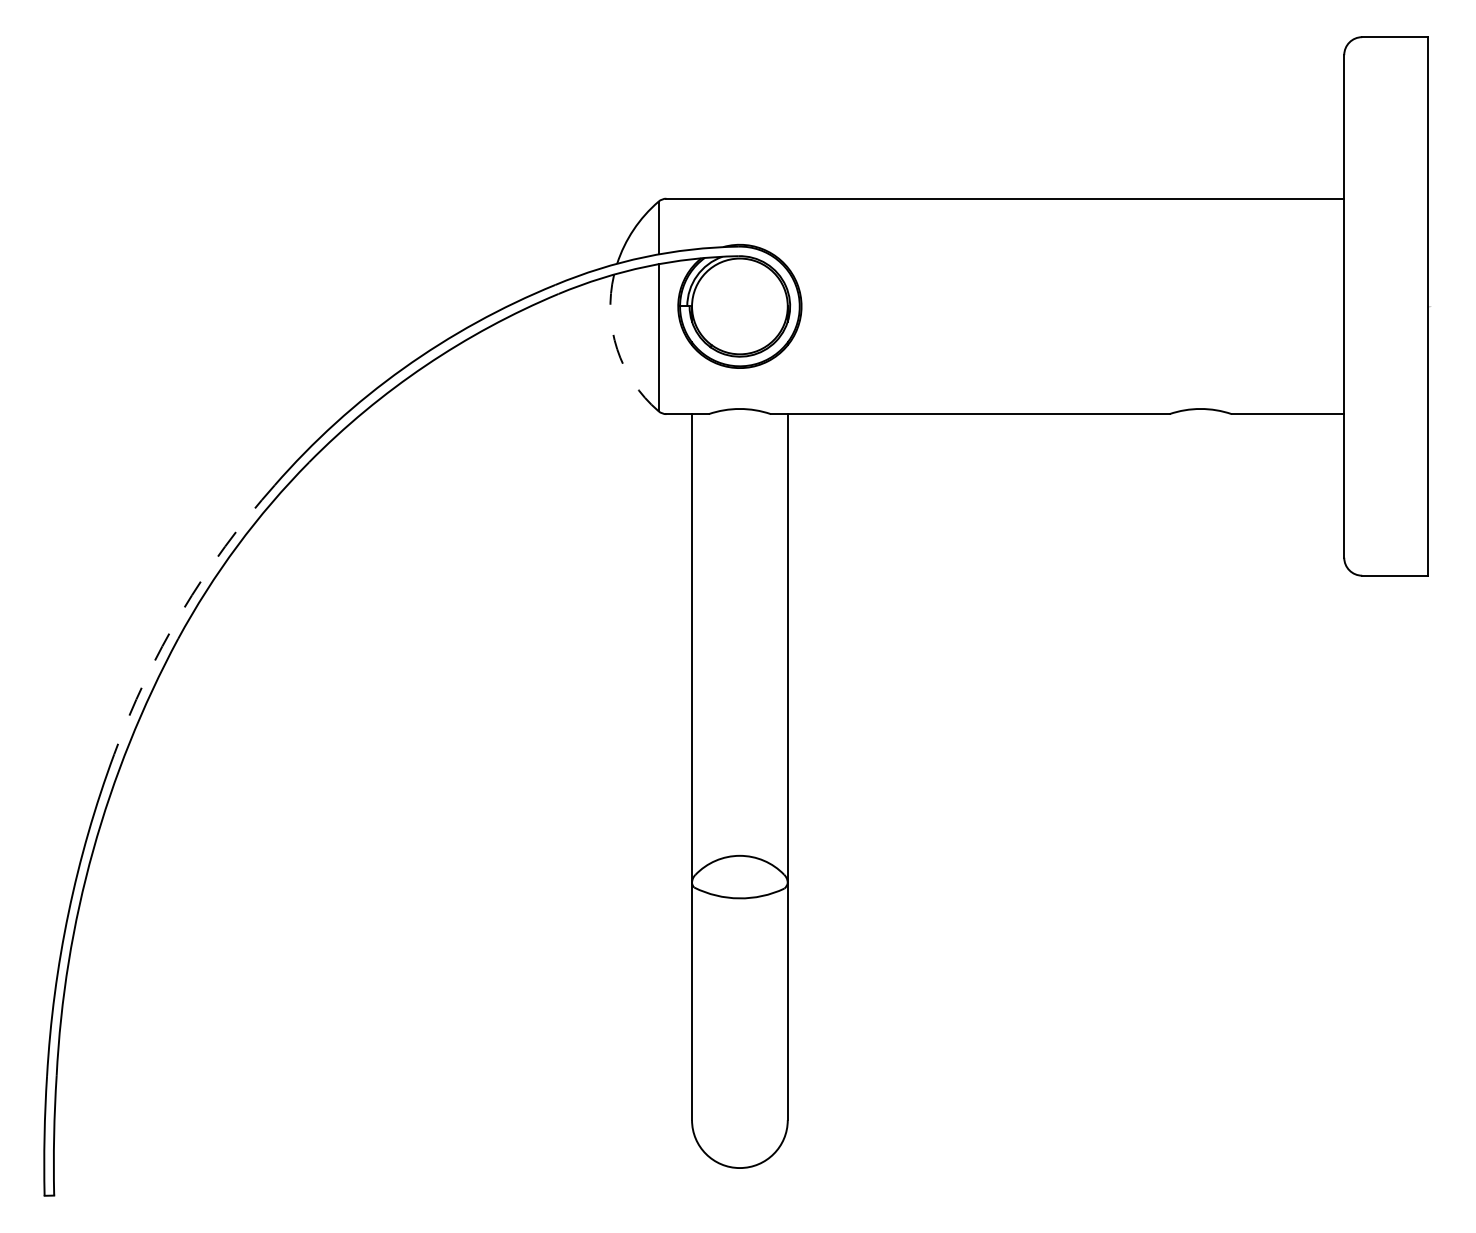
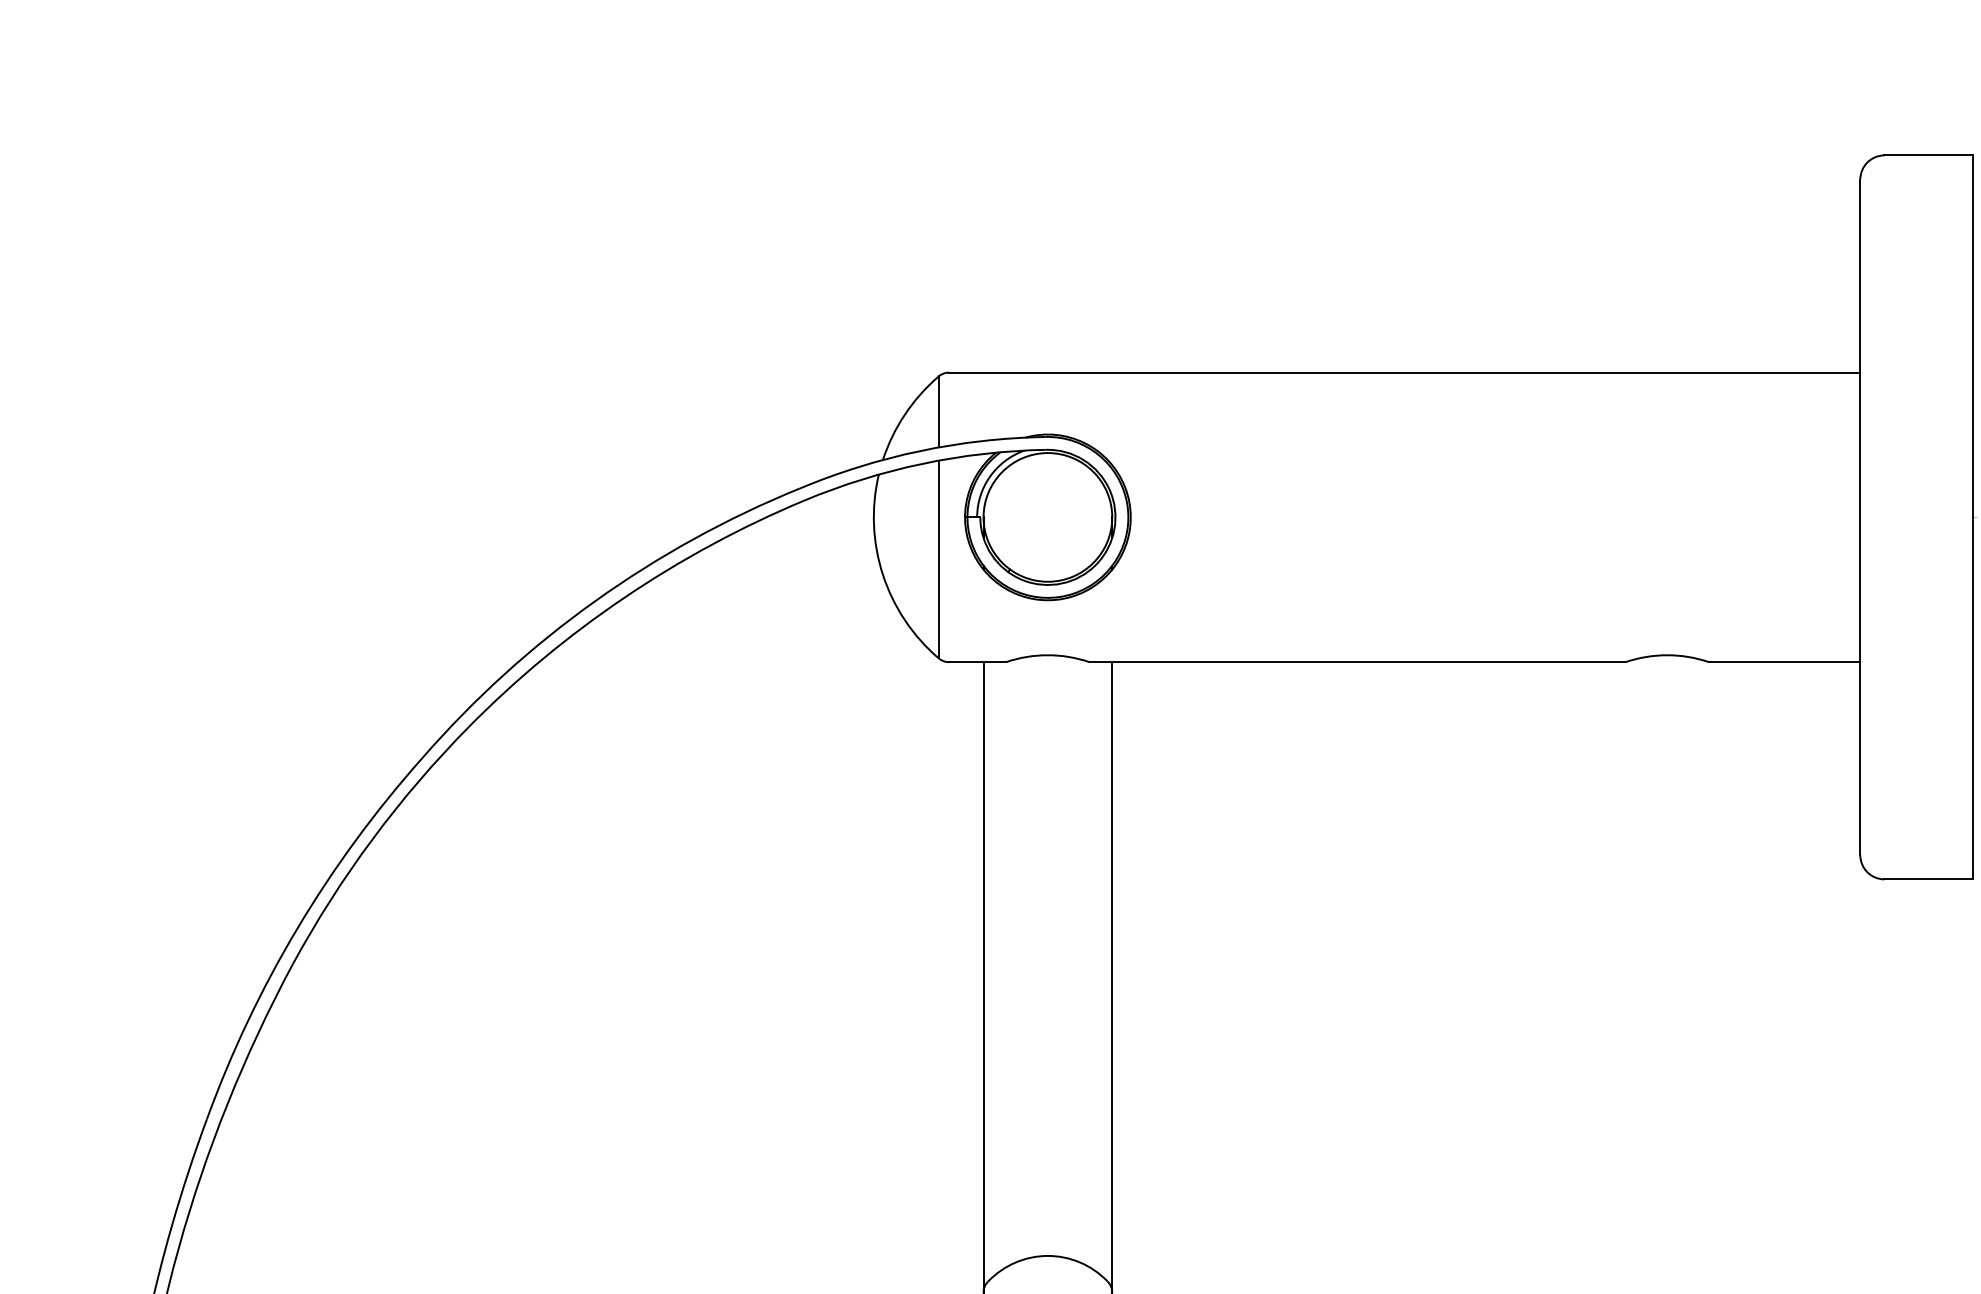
arc: (617, 349) -> (883, 575), dashed -> solid
arc: (181, 612) -> (297, 928), dashed -> solid

